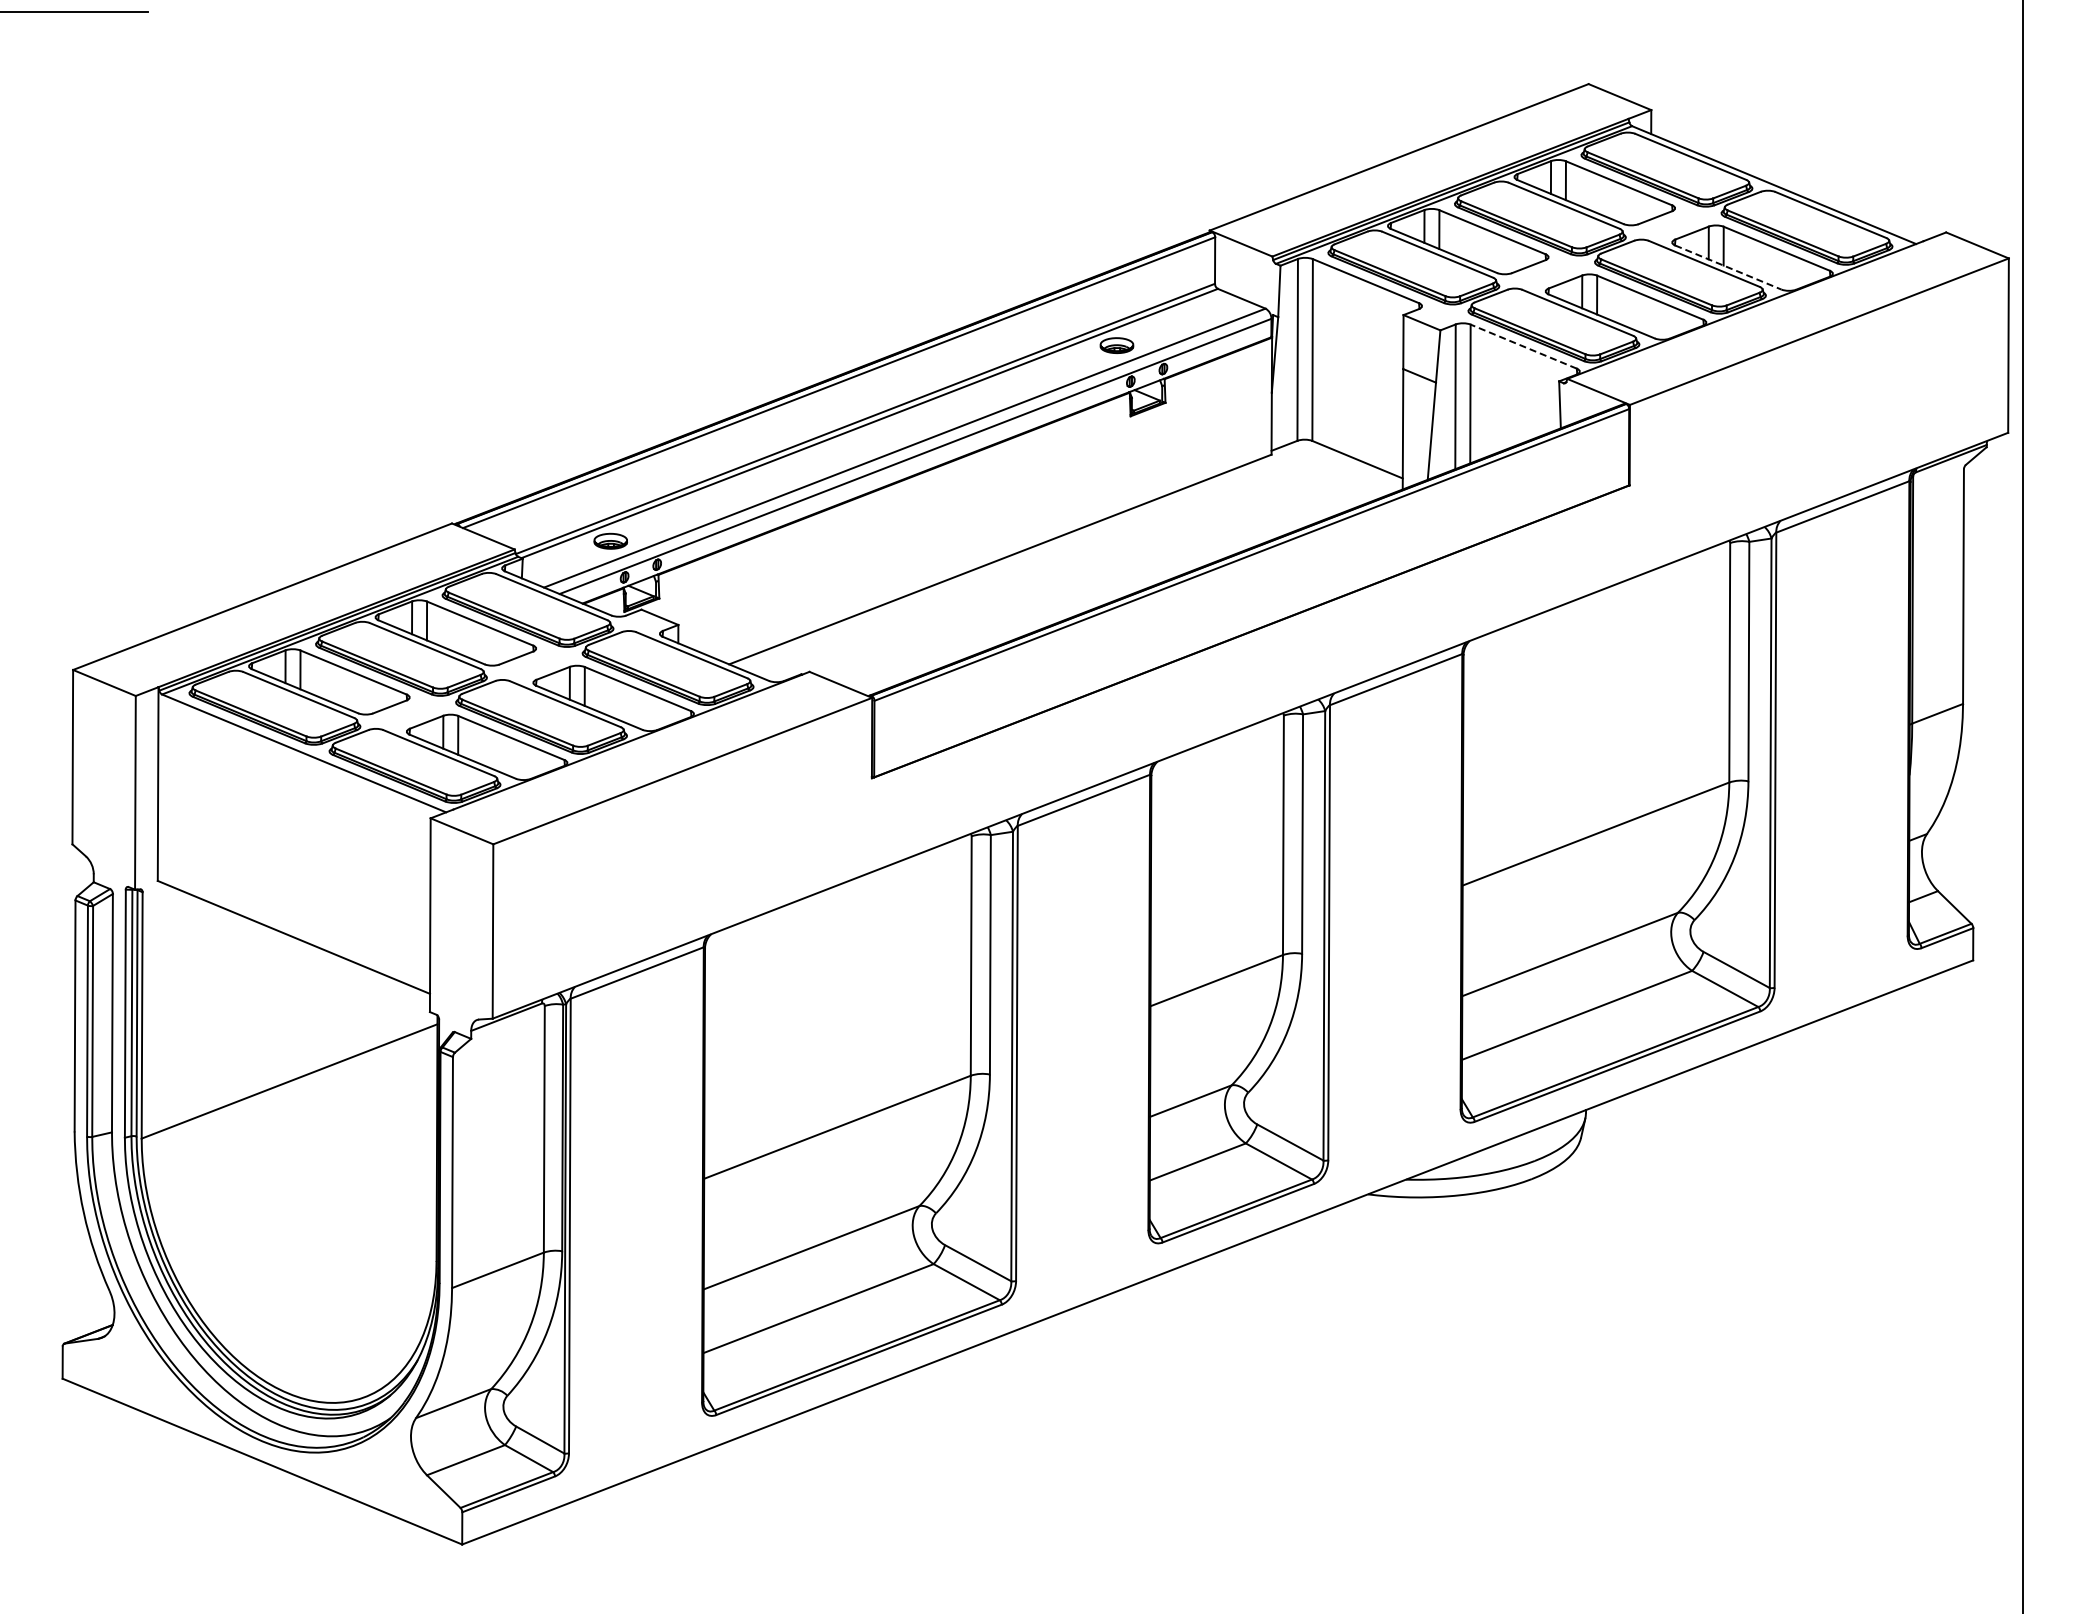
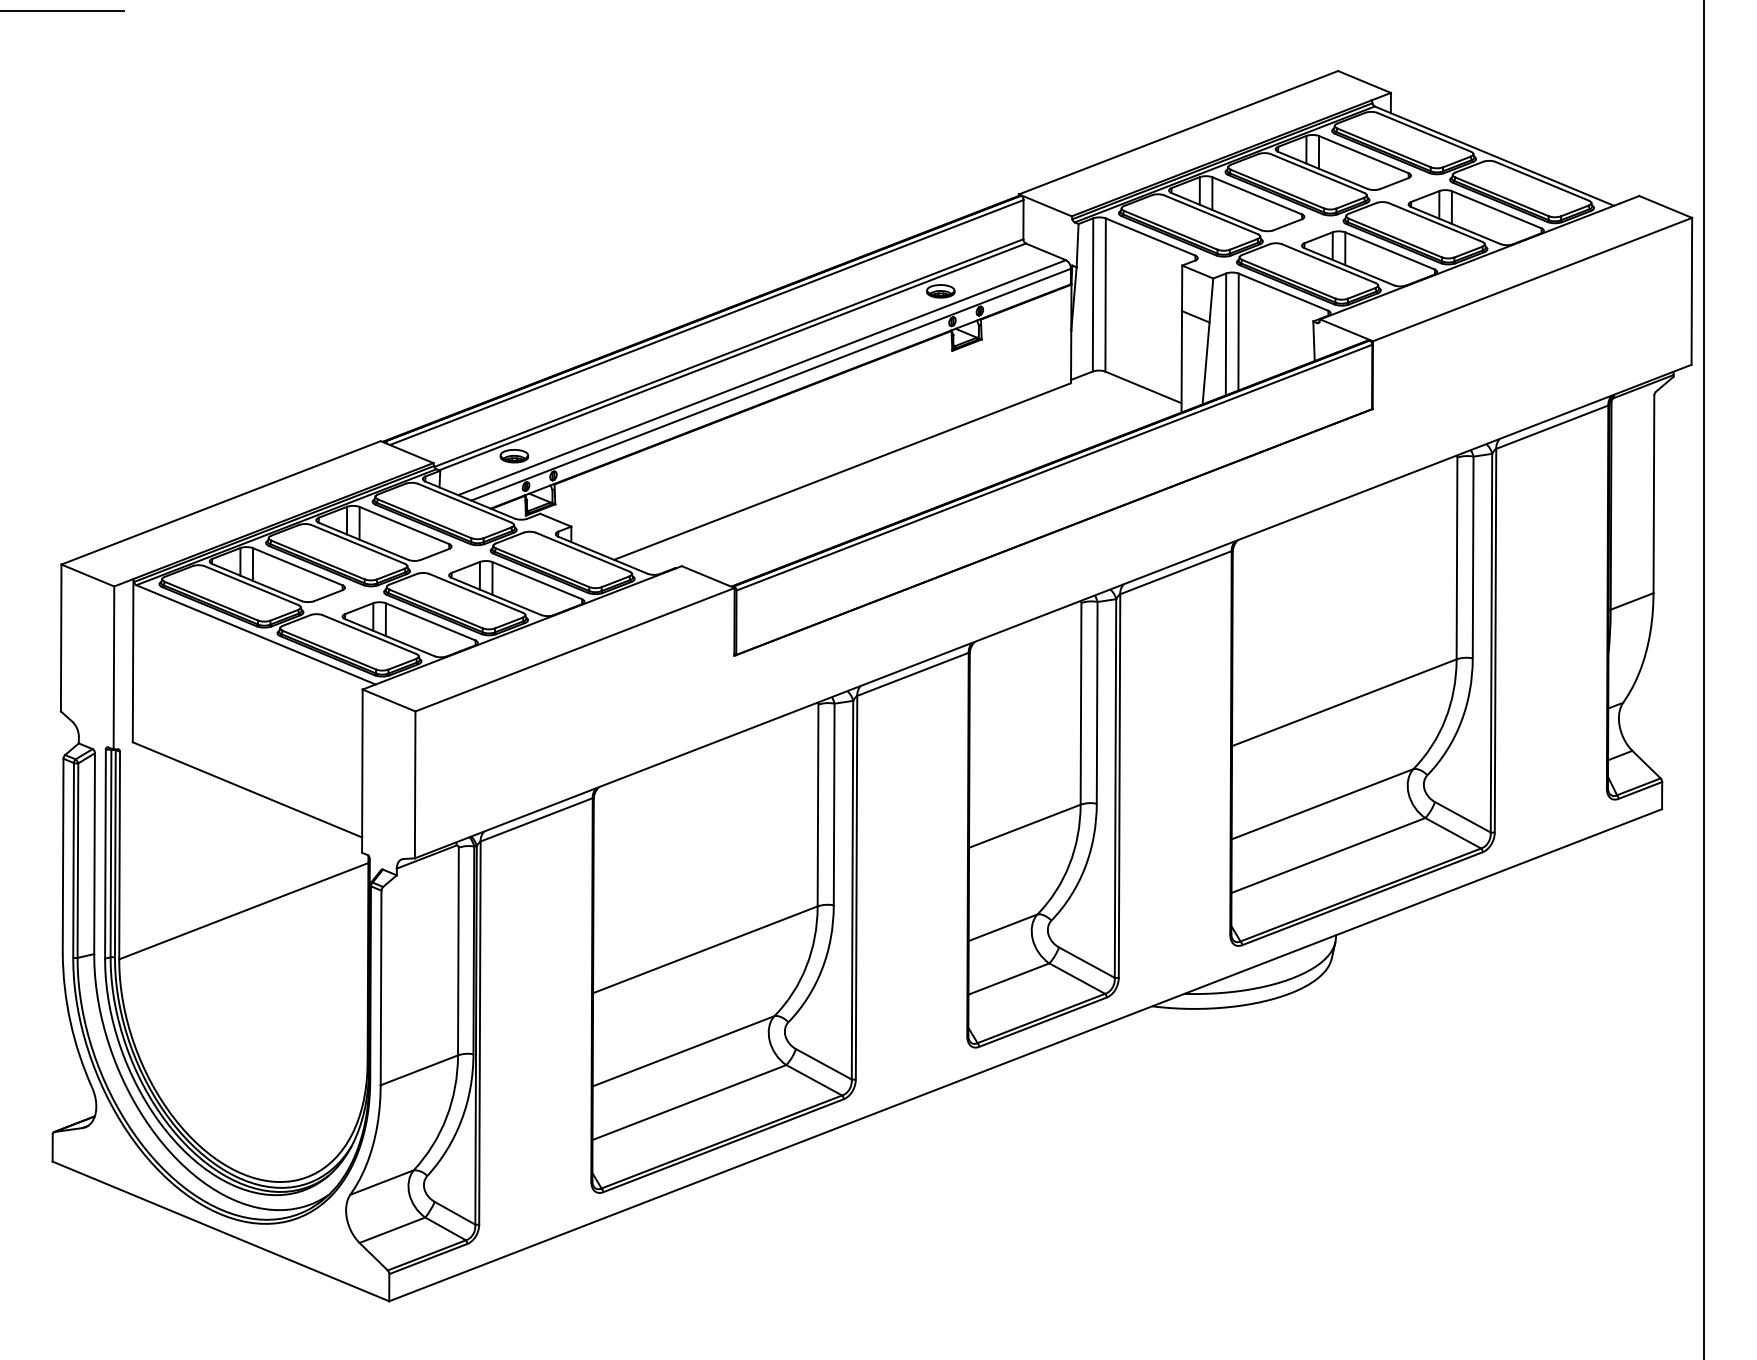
line: (1728, 267) -> (1455, 225), dashed -> solid
line: (1523, 346) -> (1283, 292), dashed -> solid

